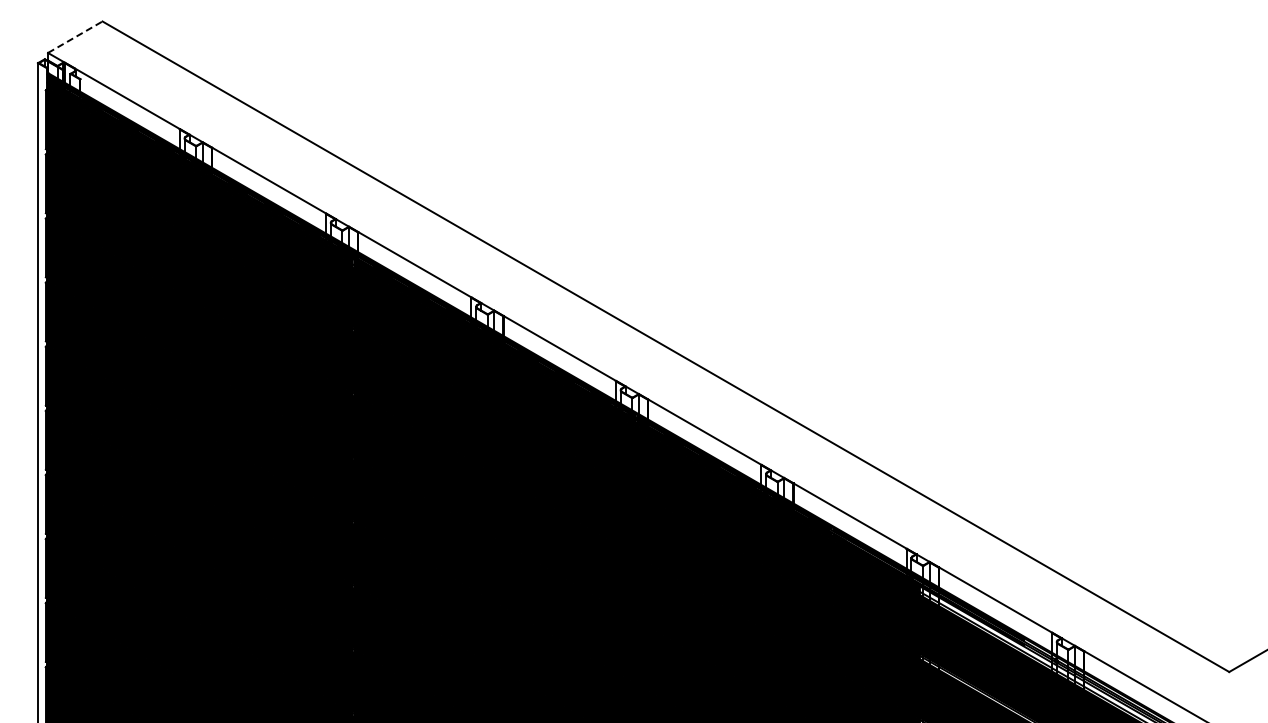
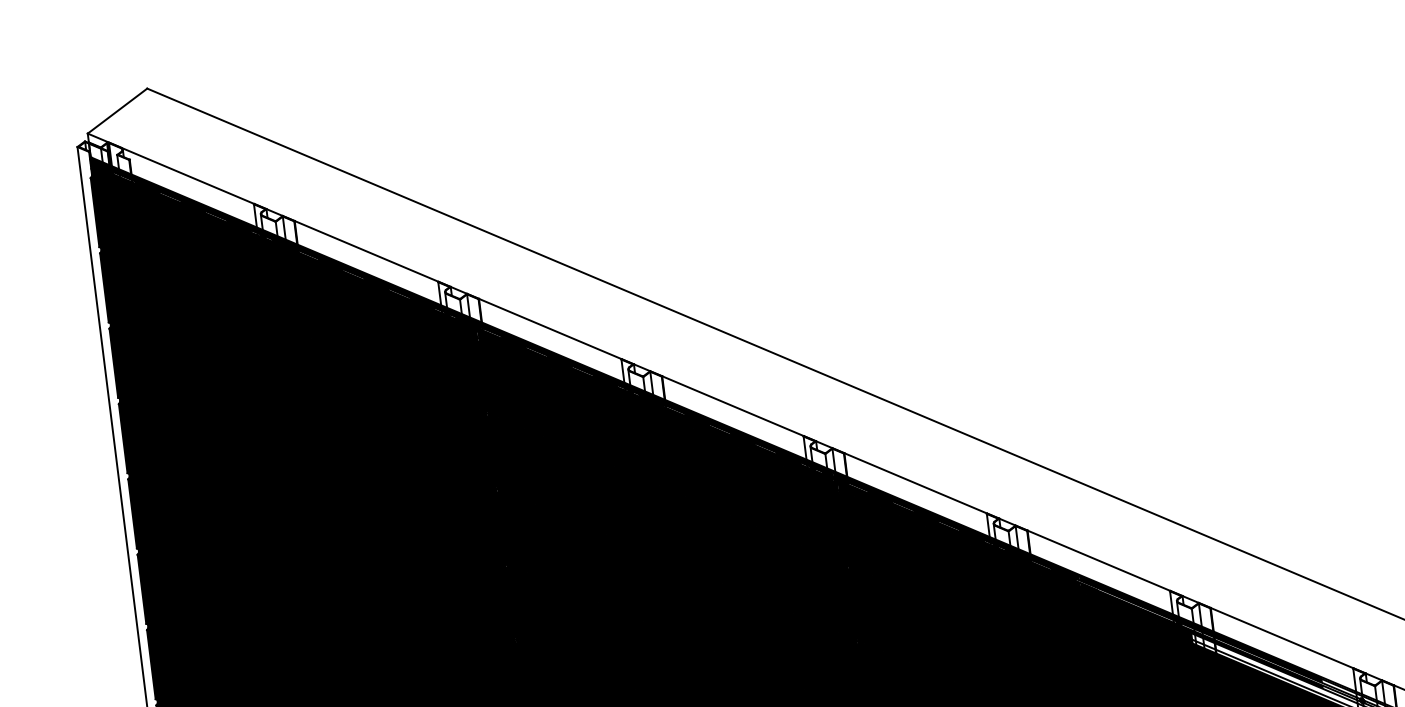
line: (75, 36) -> (117, 110), dashed -> solid

